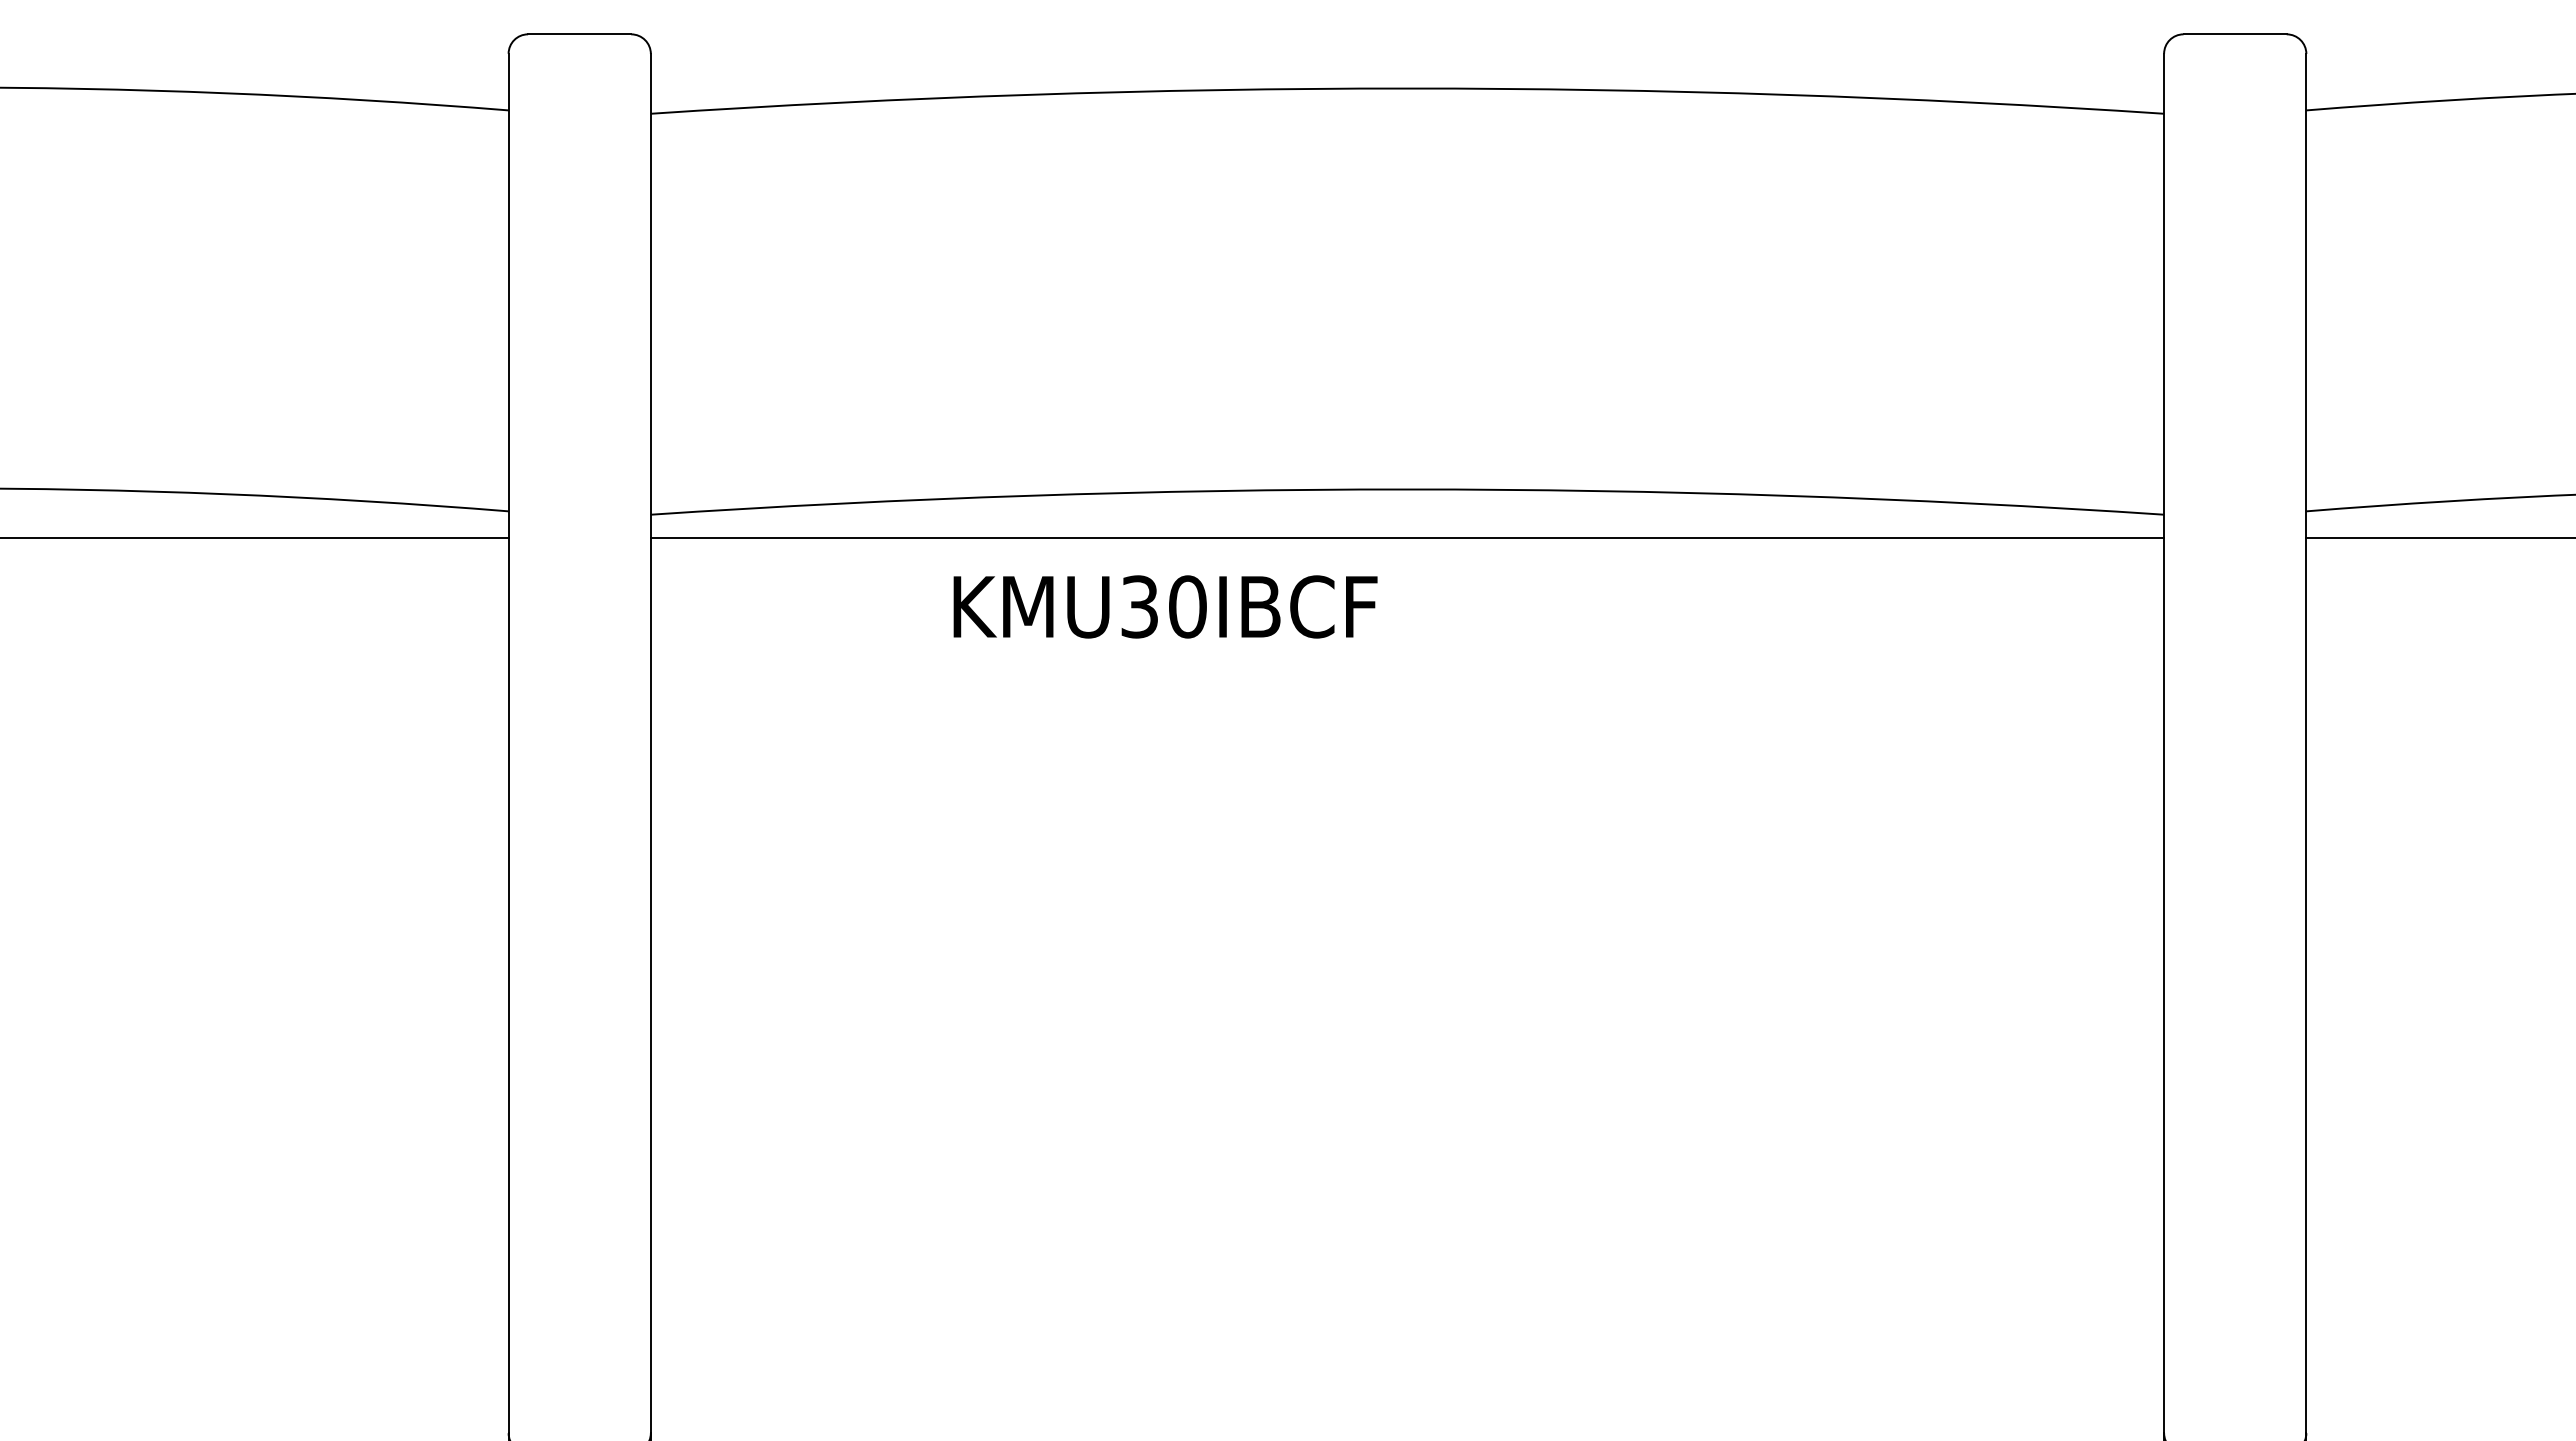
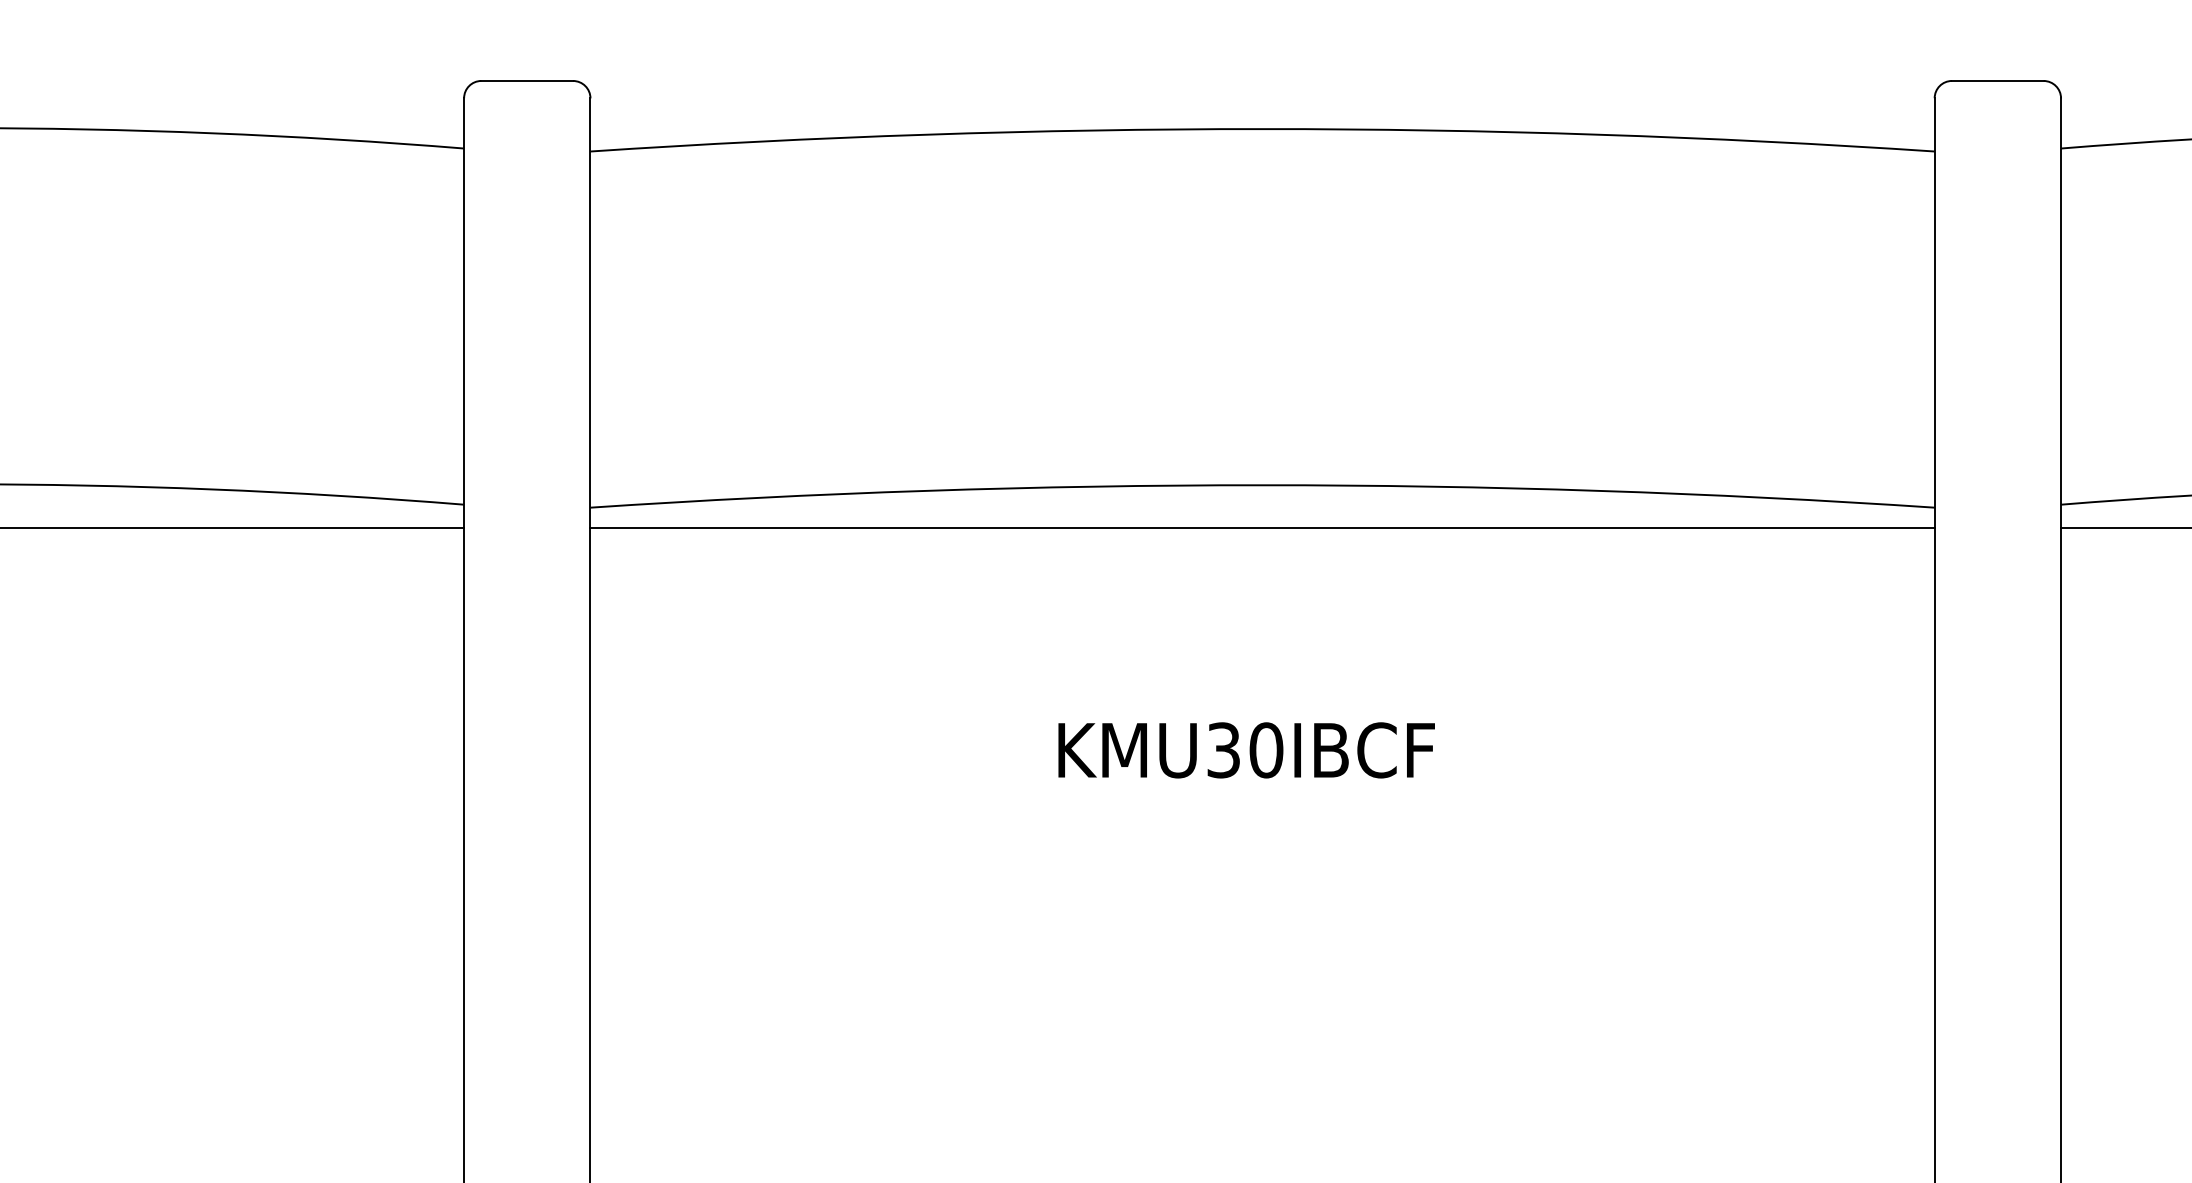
text: (1165, 606) -> (1246, 749), moved

